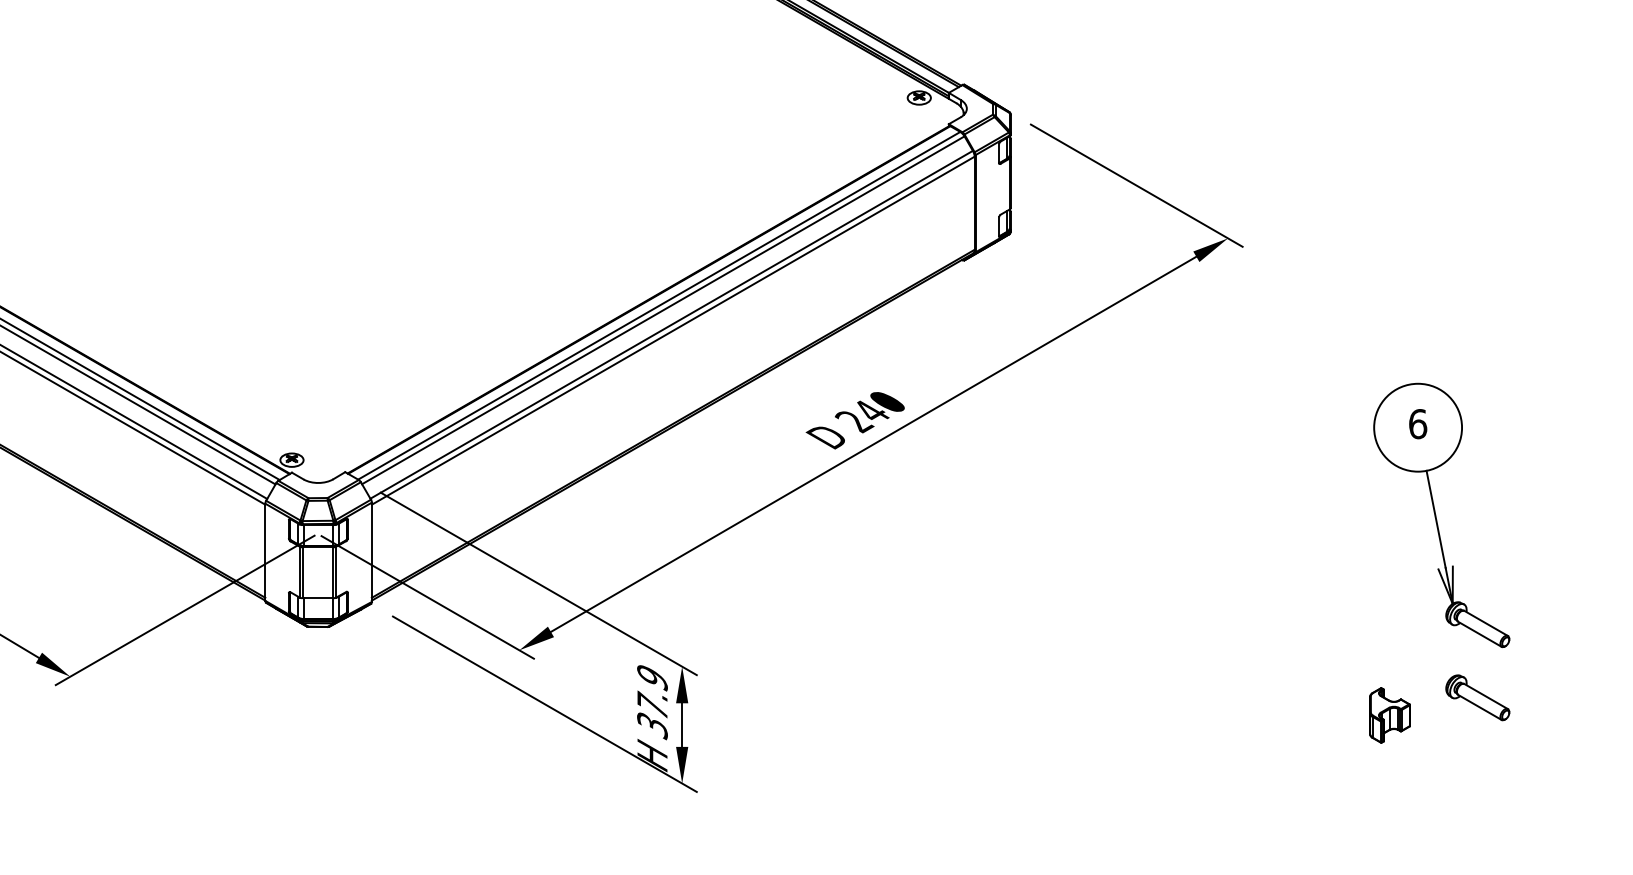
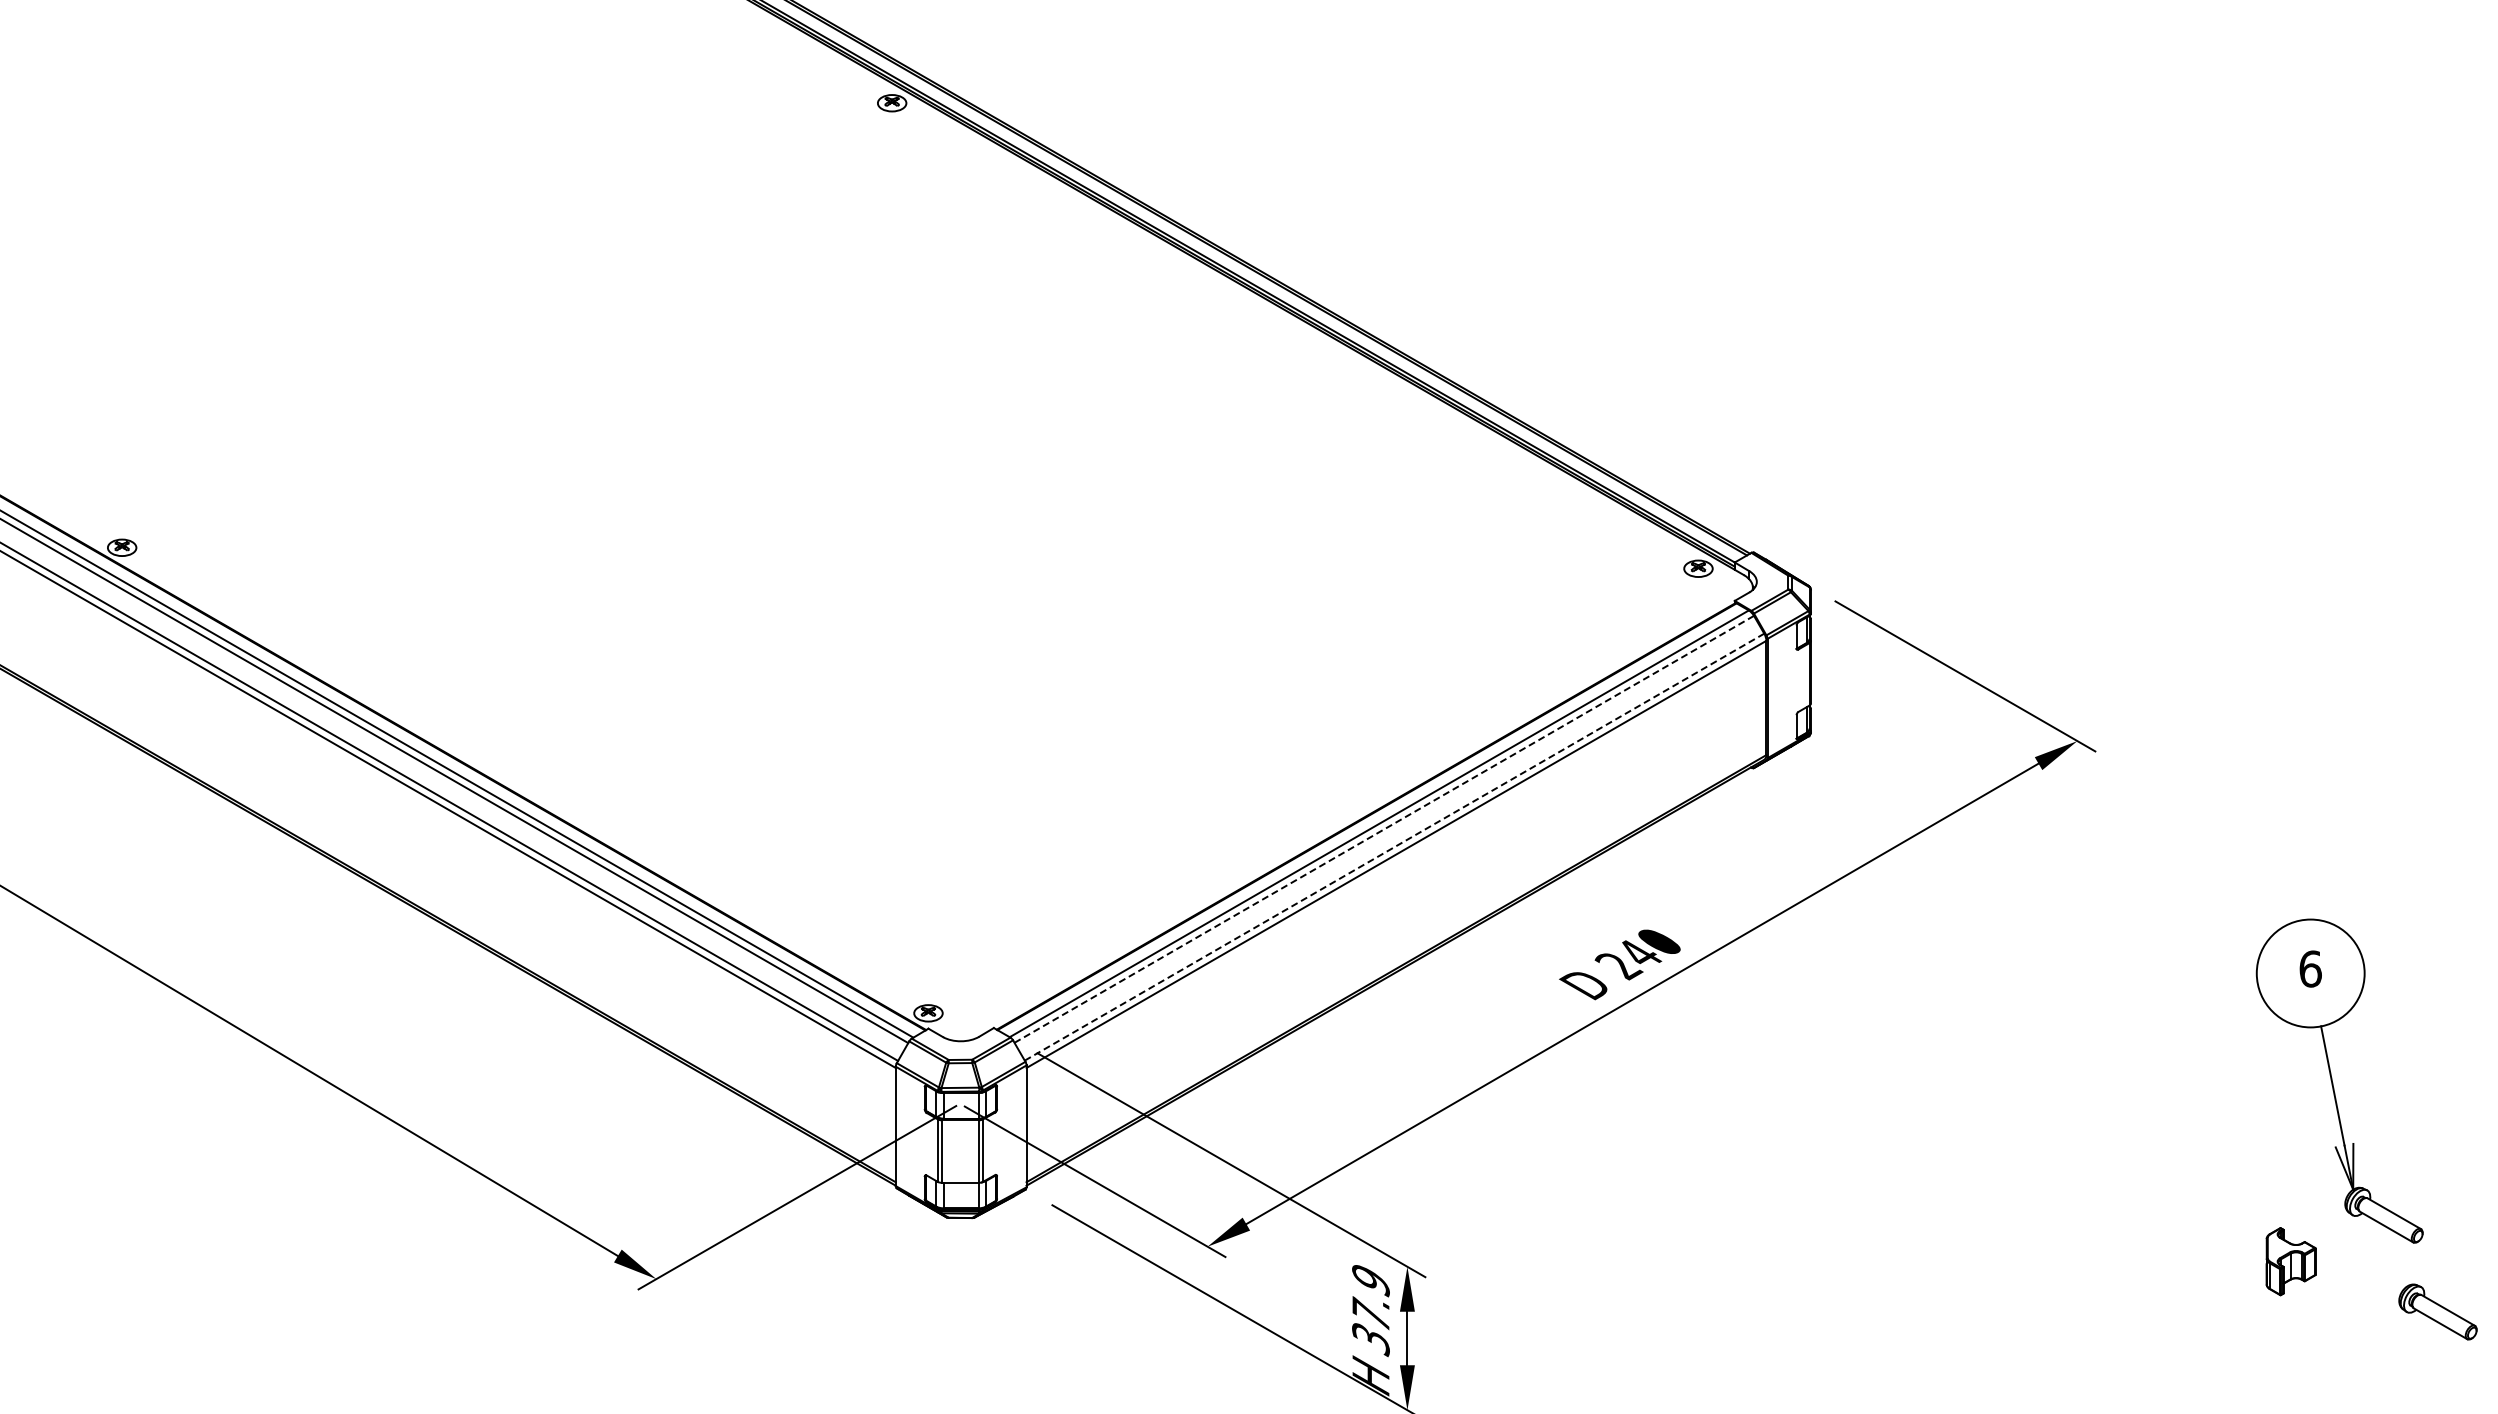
line: (663, 310) -> (1384, 829), solid -> dashed
line: (671, 325) -> (1394, 847), solid -> dashed
part: (1477, 697) -> (2437, 1311), moved
part: (1389, 715) -> (2290, 1261), moved

